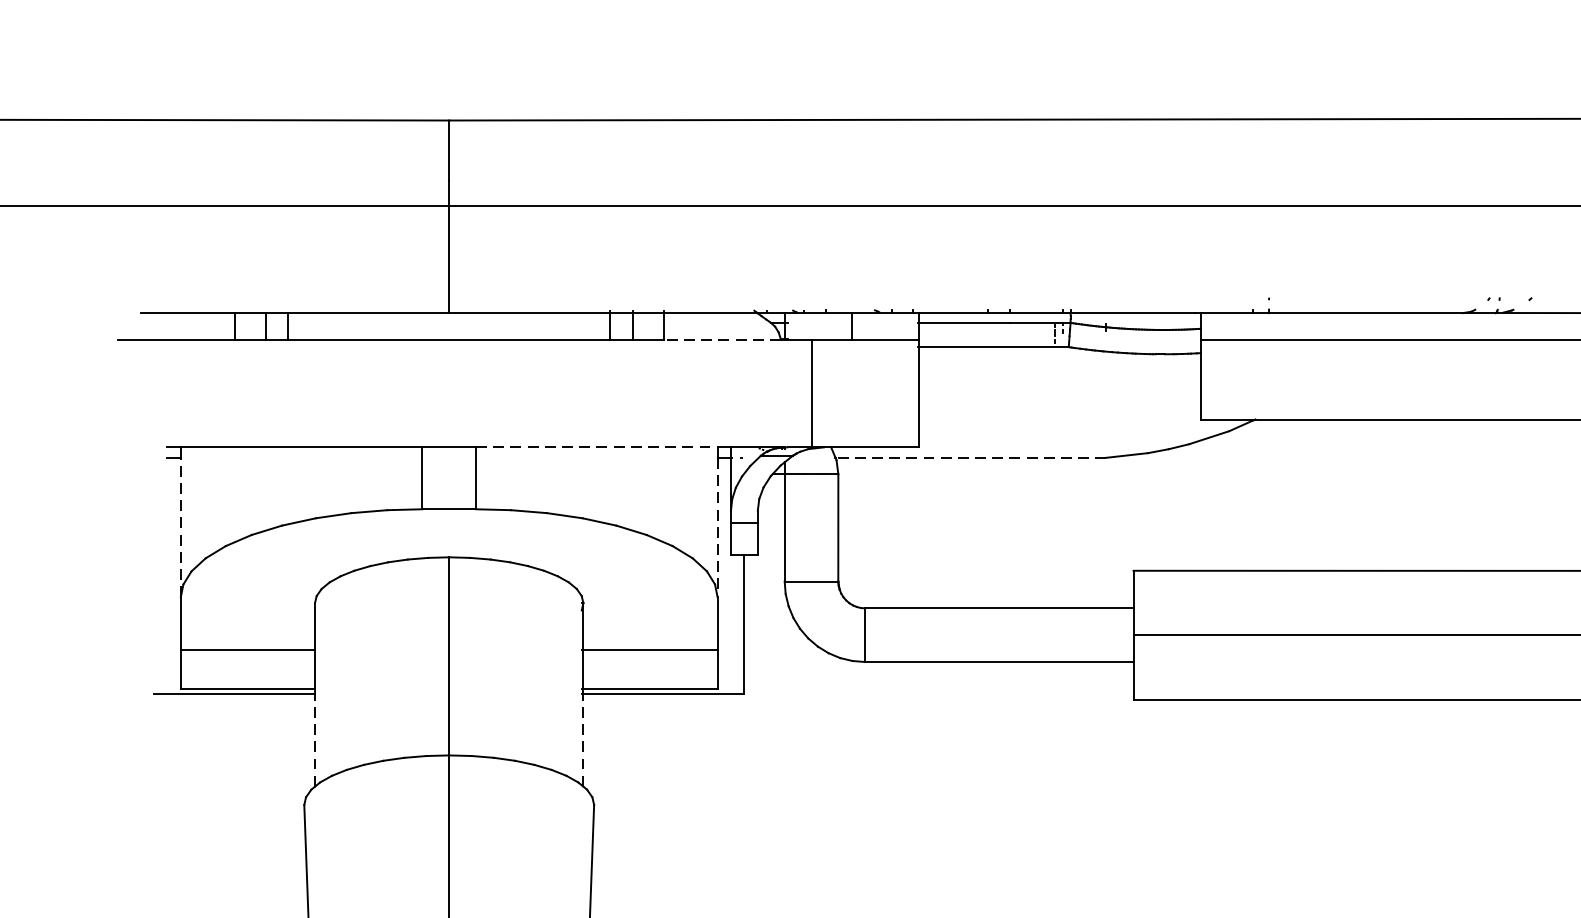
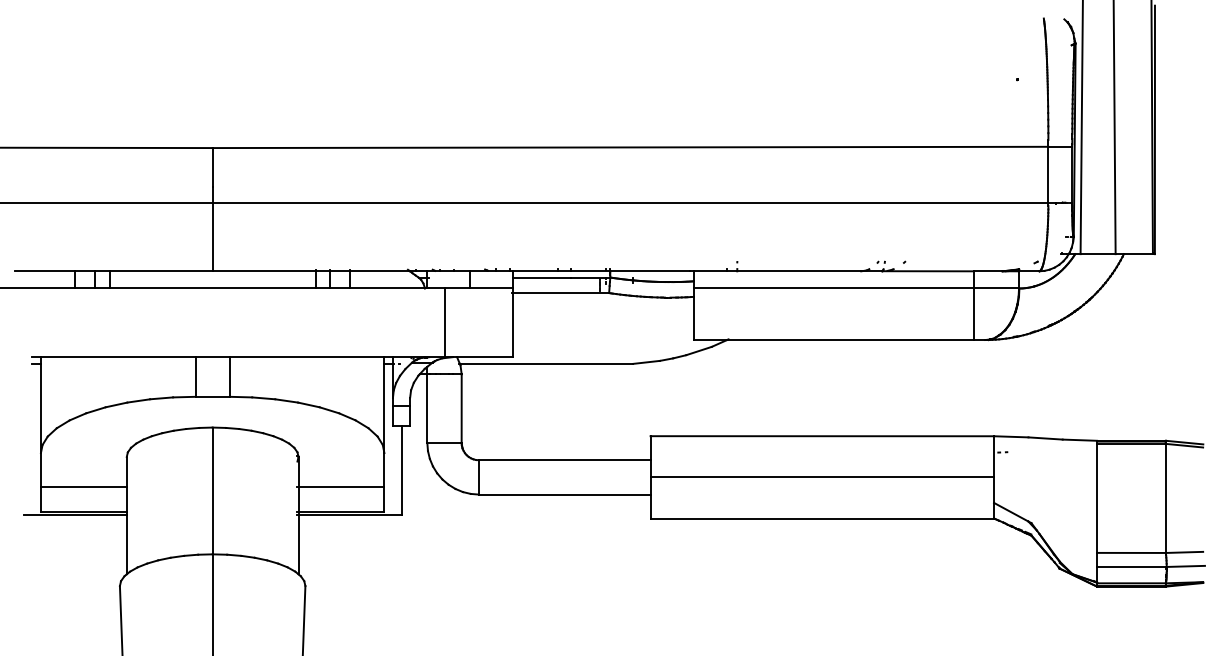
line: (722, 339) -> (387, 288), dashed -> solid
line: (597, 447) -> (307, 357), dashed -> solid
line: (970, 457) -> (546, 363), dashed -> solid
line: (180, 527) -> (40, 408), dashed -> solid
line: (717, 527) -> (384, 408), dashed -> solid
line: (314, 740) -> (126, 544), dashed -> solid
line: (583, 740) -> (298, 544), dashed -> solid

